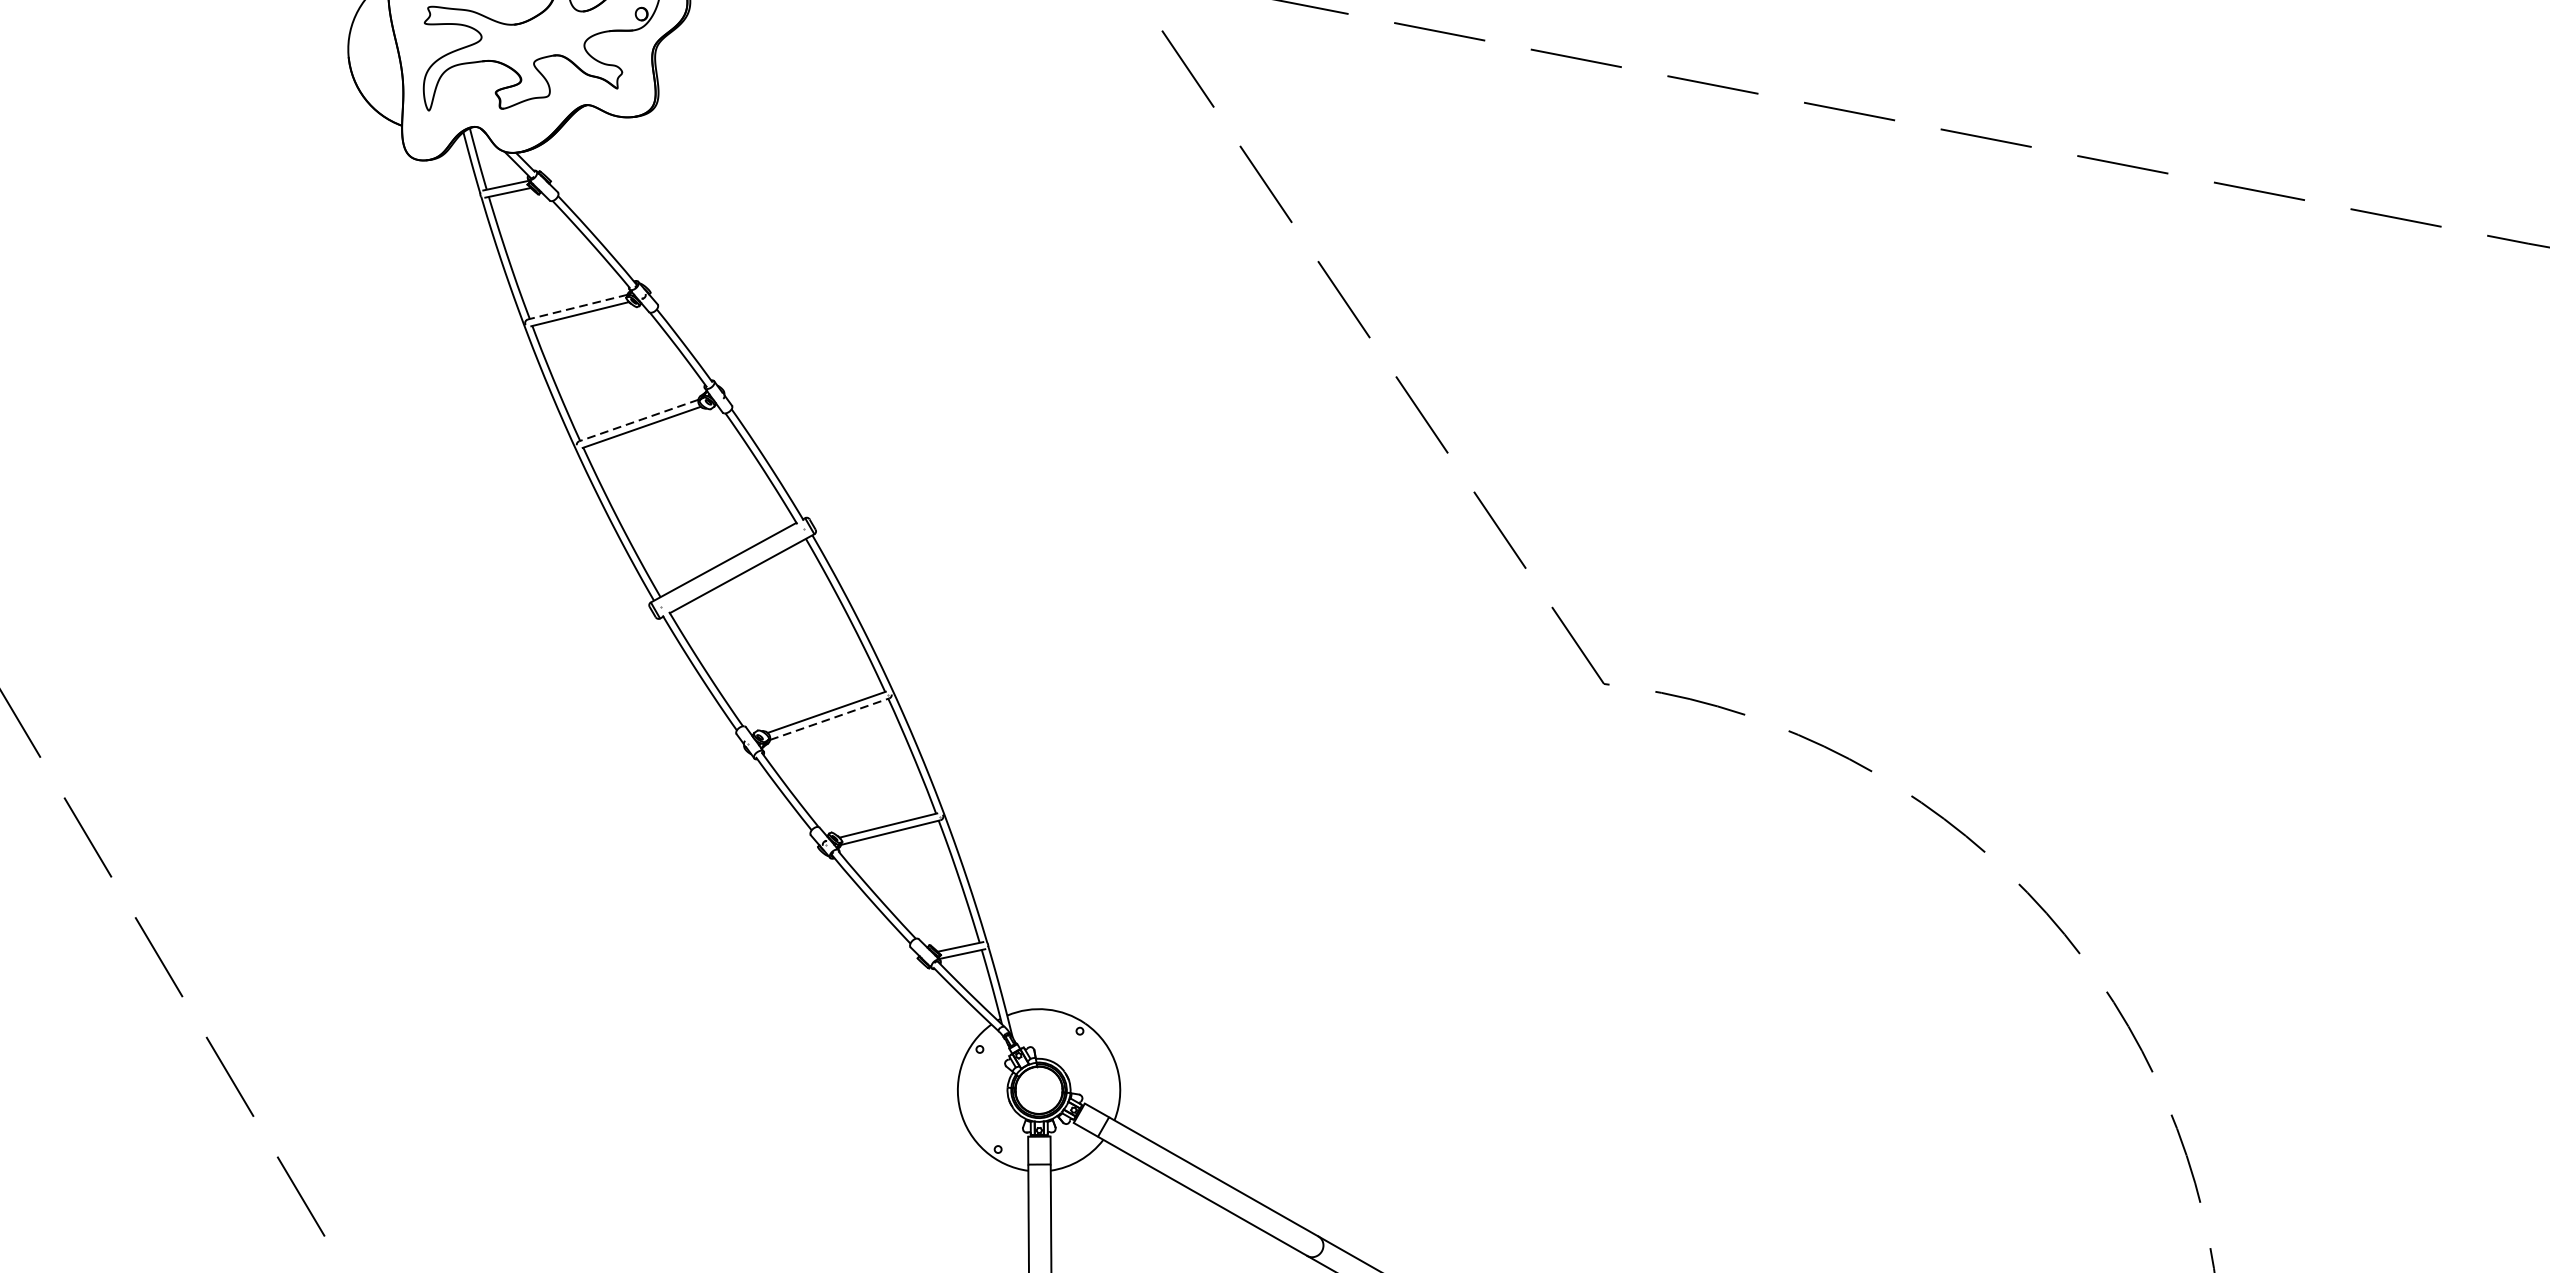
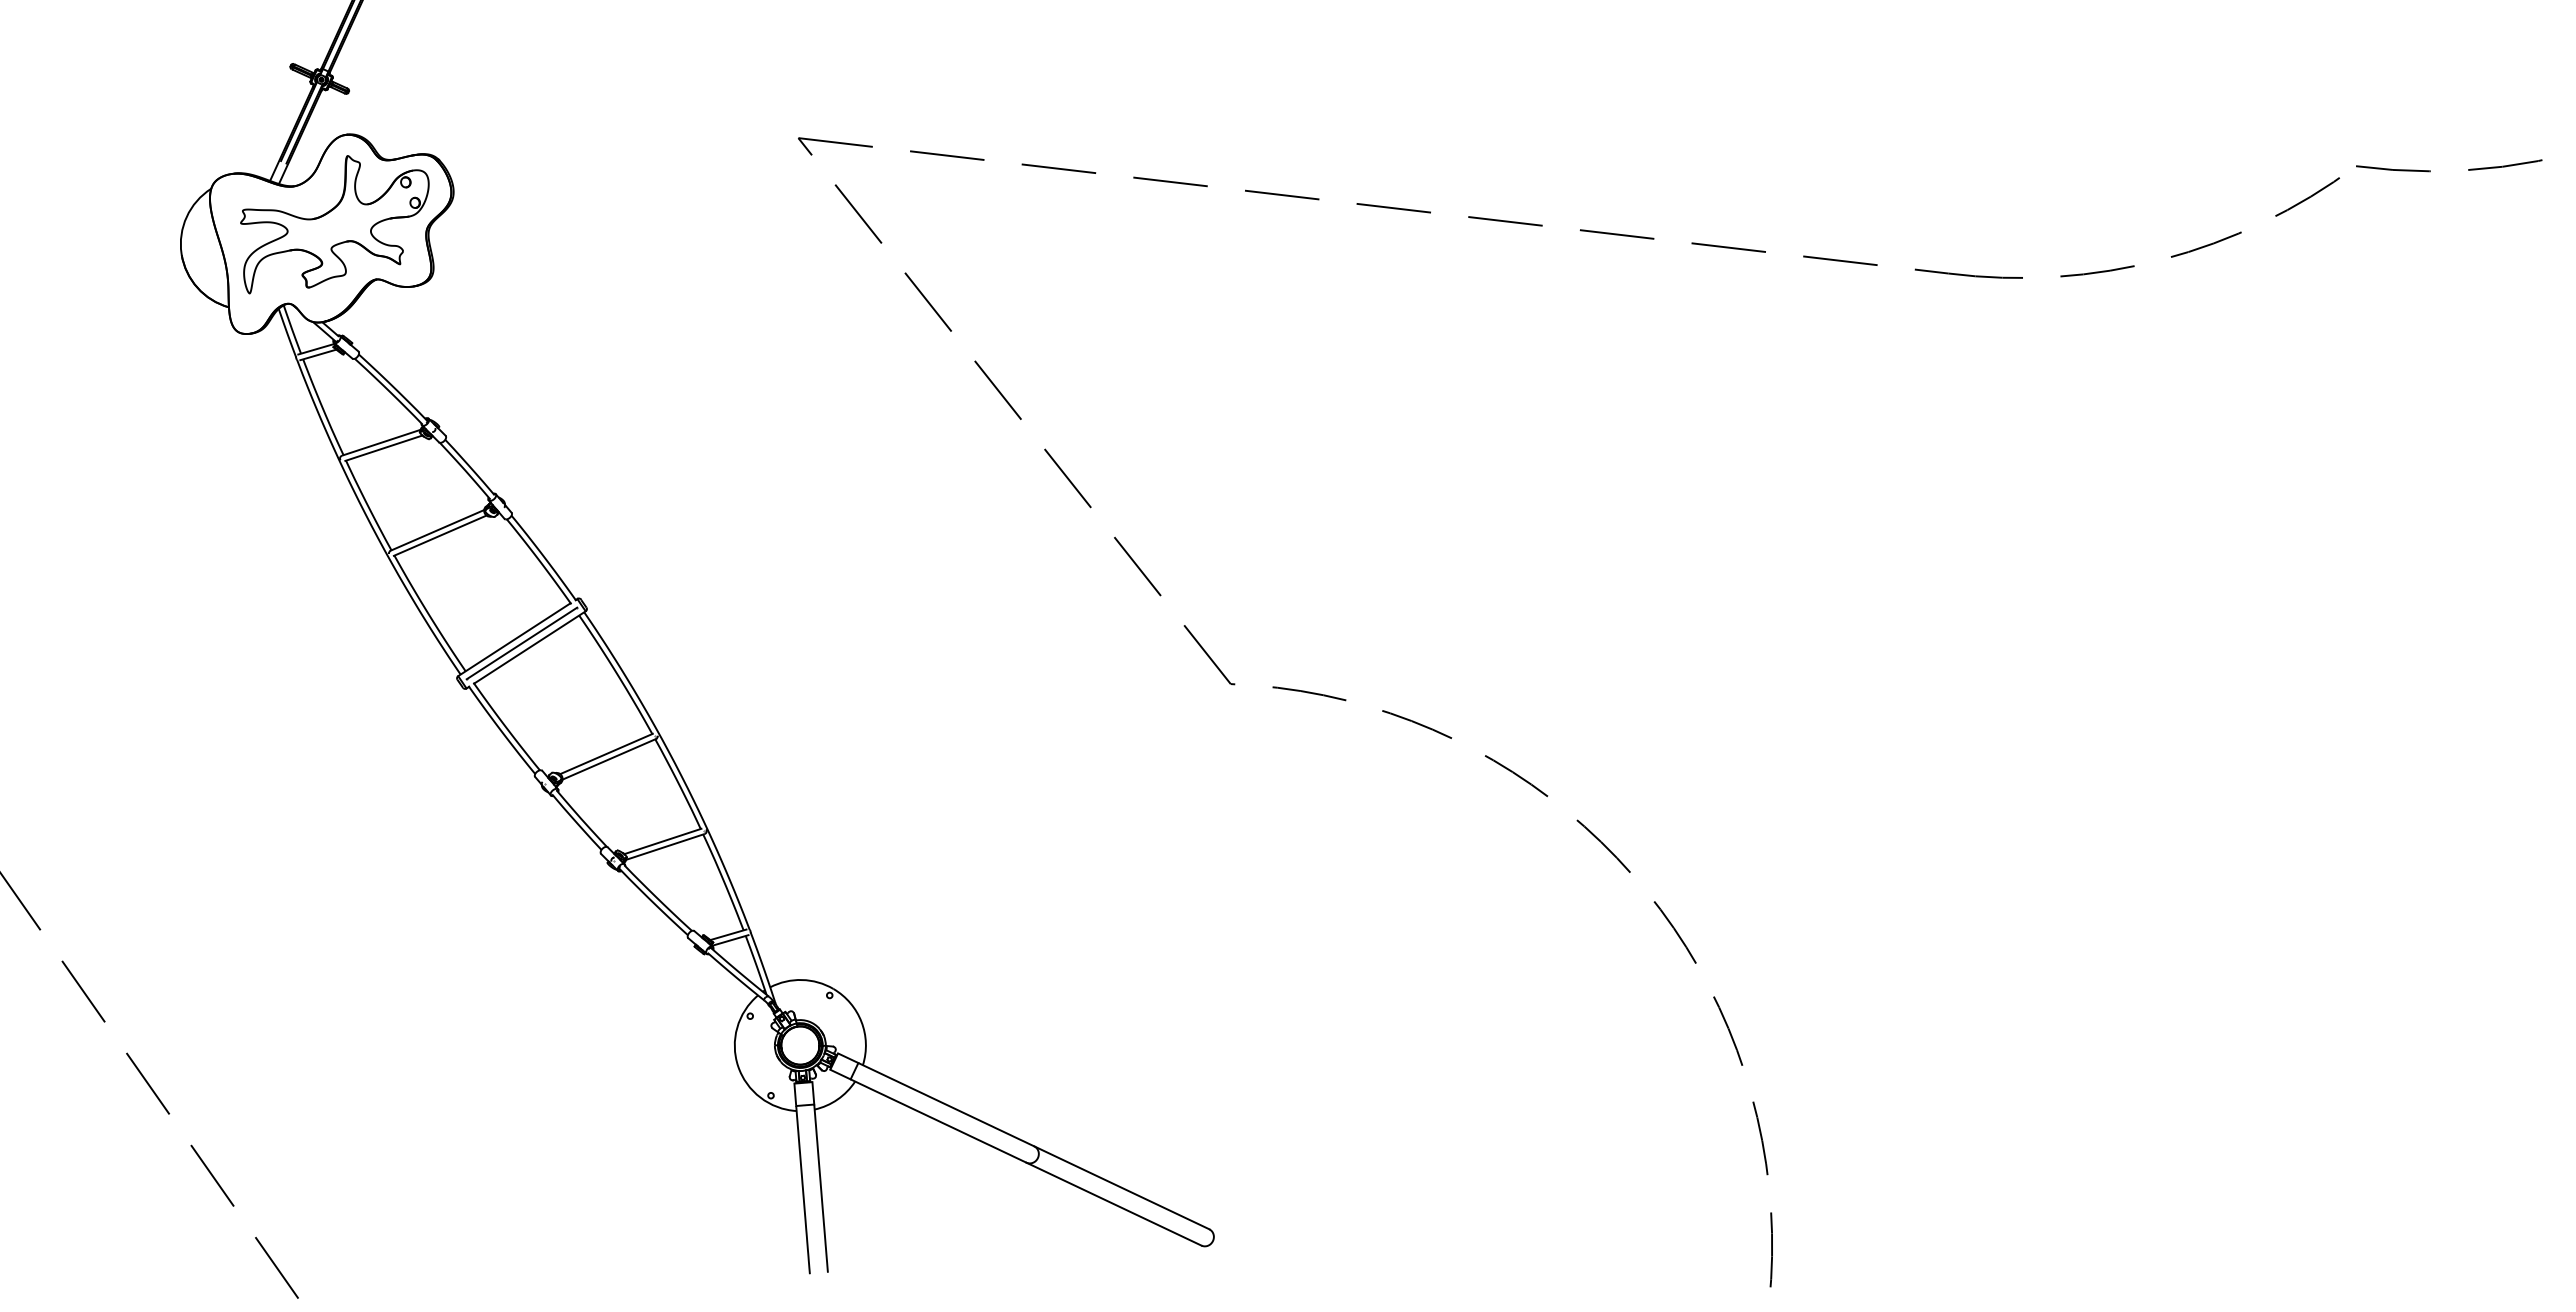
line: (577, 306) -> (381, 442), dashed -> solid
line: (638, 420) -> (437, 530), dashed -> solid
line: (732, 568) -> (521, 643), added
line: (829, 719) -> (609, 759), dashed -> solid

